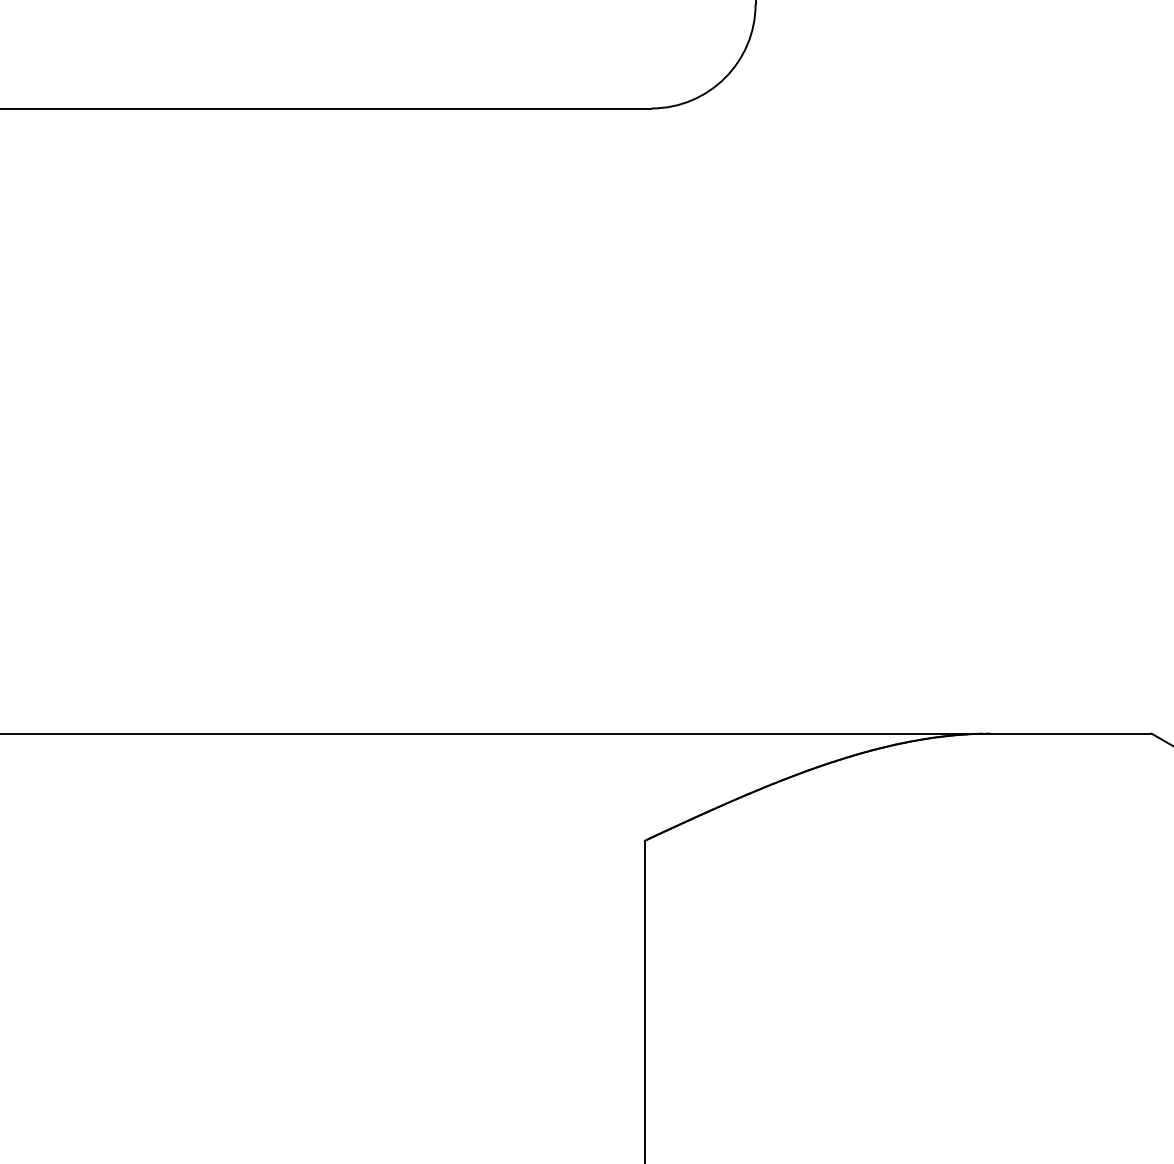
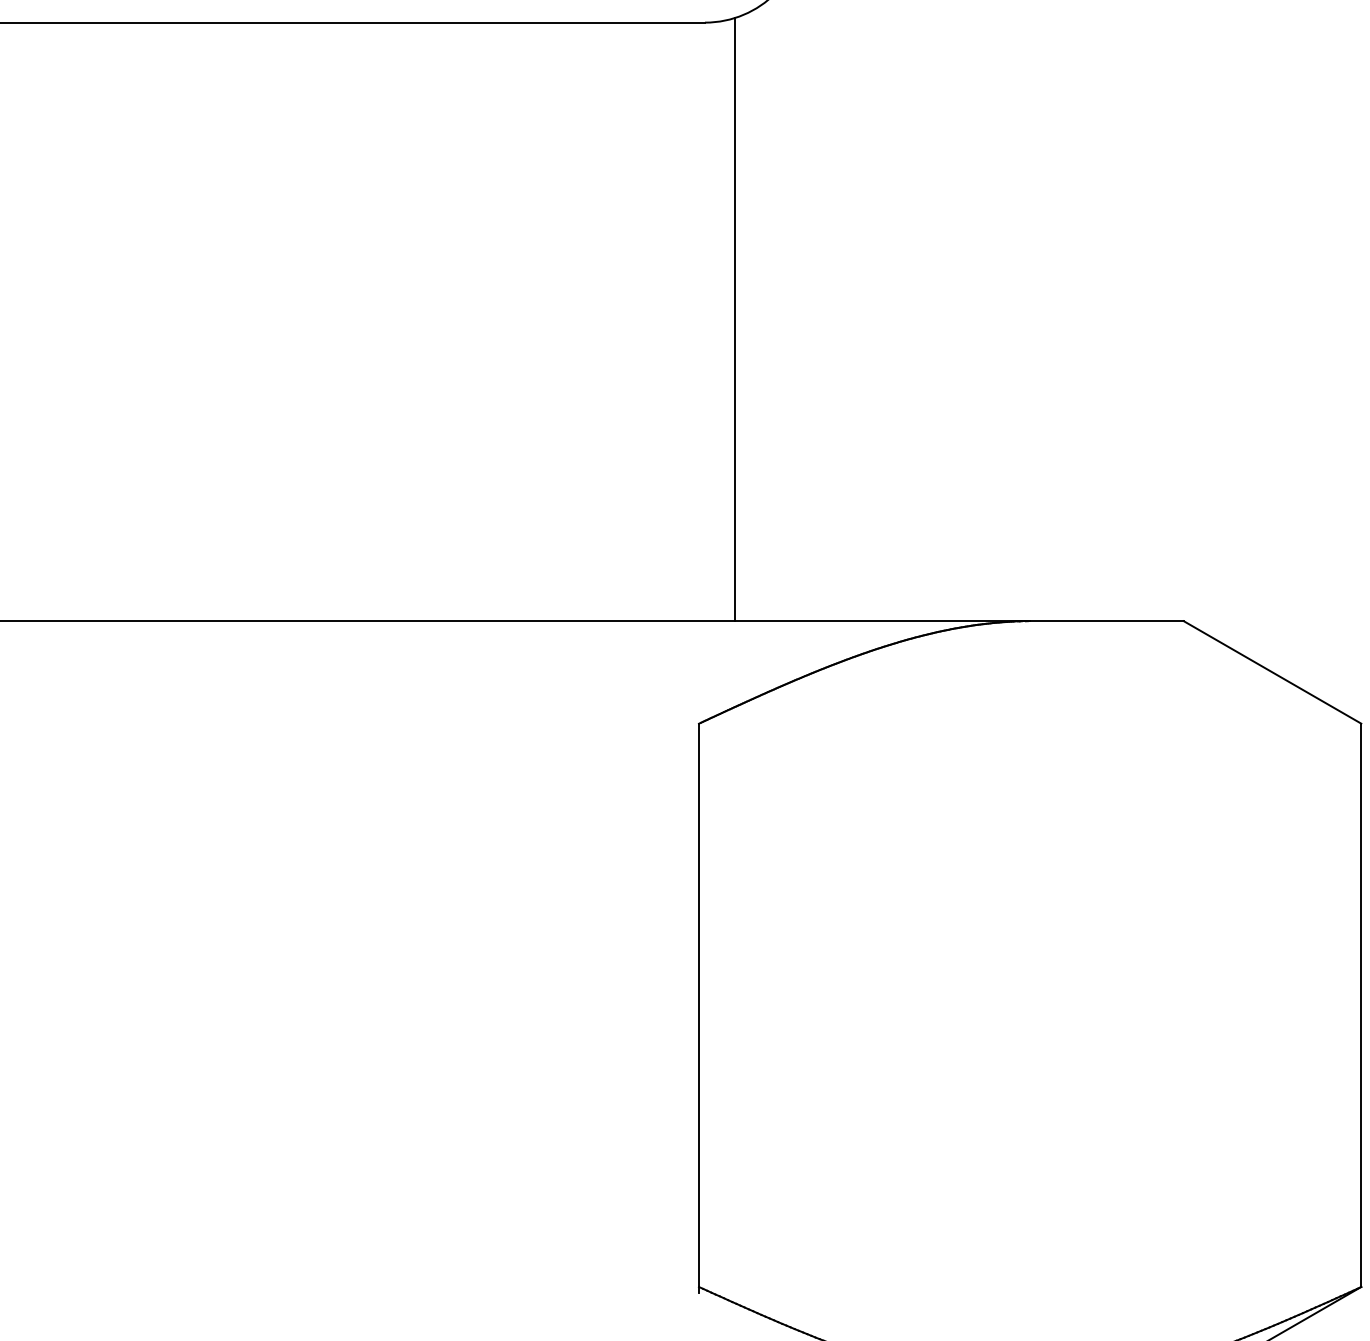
line: (682, 418) -> (734, 319), added

